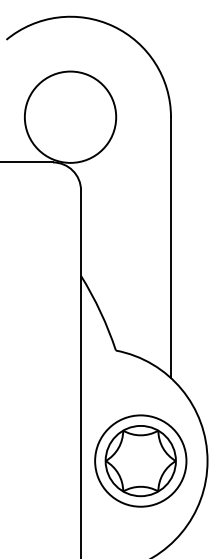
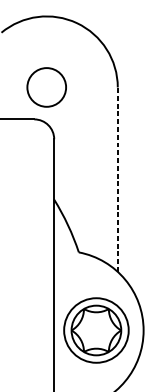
circle: (70, 116) -> (46, 86), size x0.6
line: (171, 247) -> (118, 179), solid -> dashed

